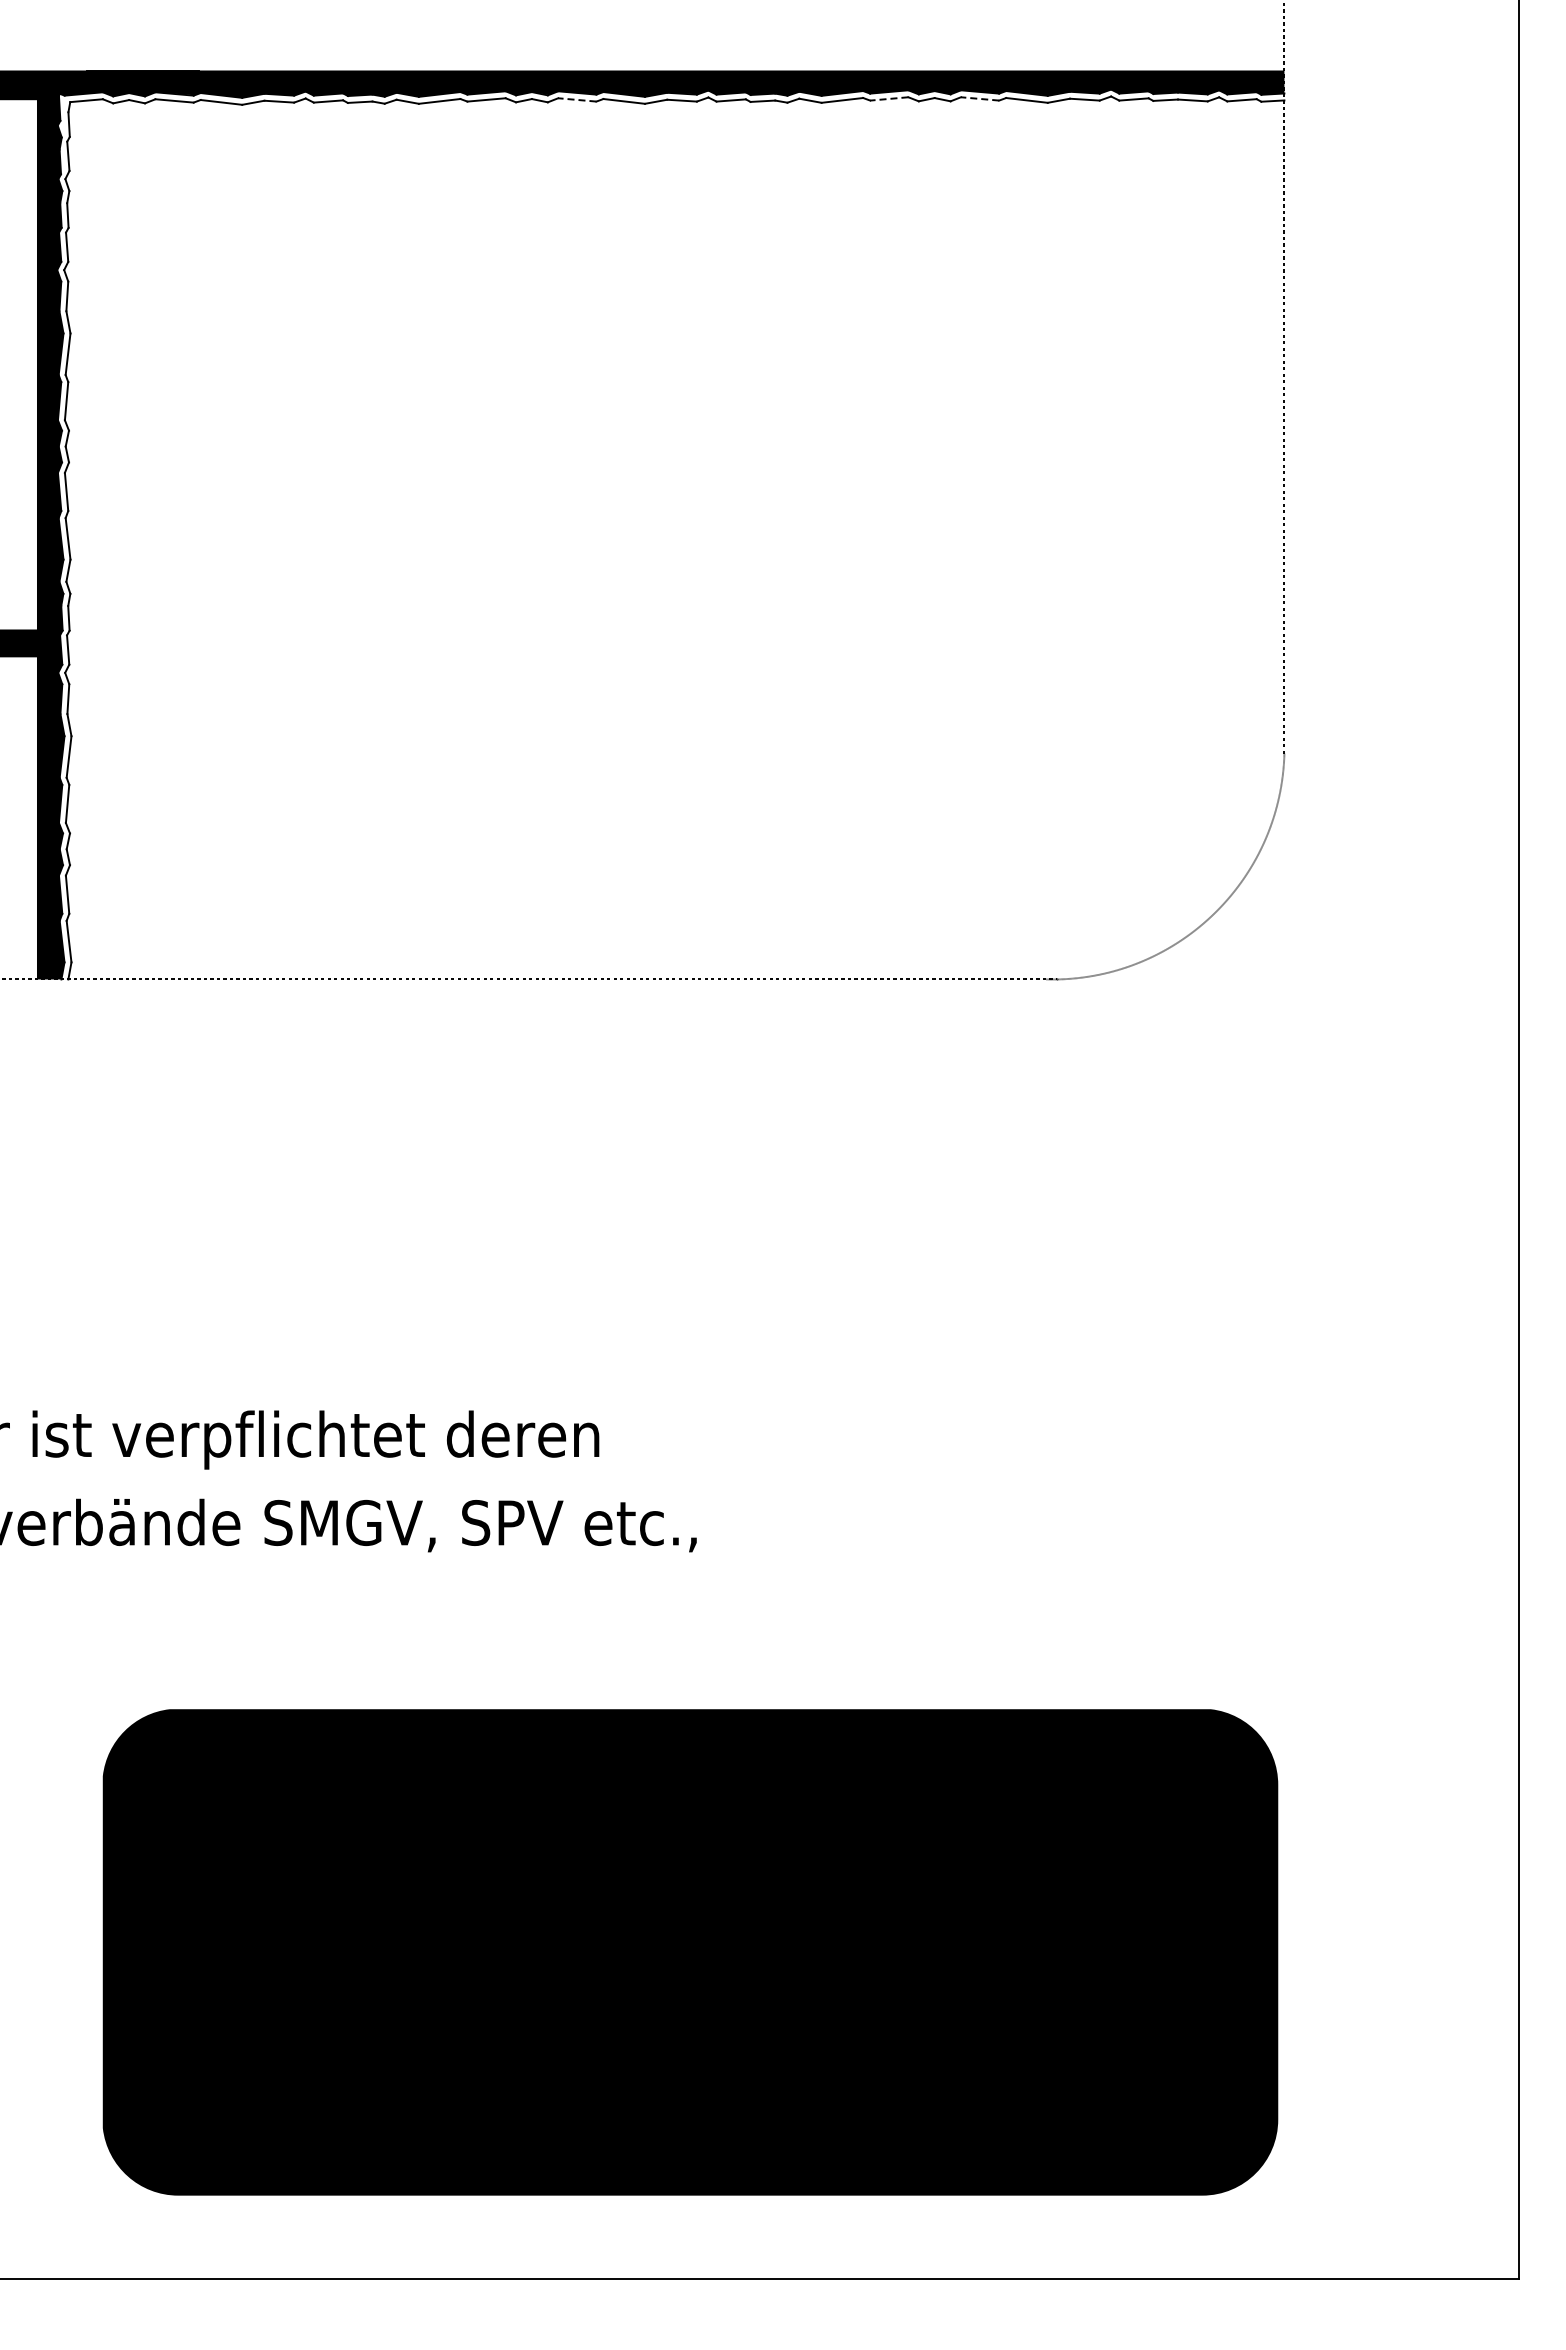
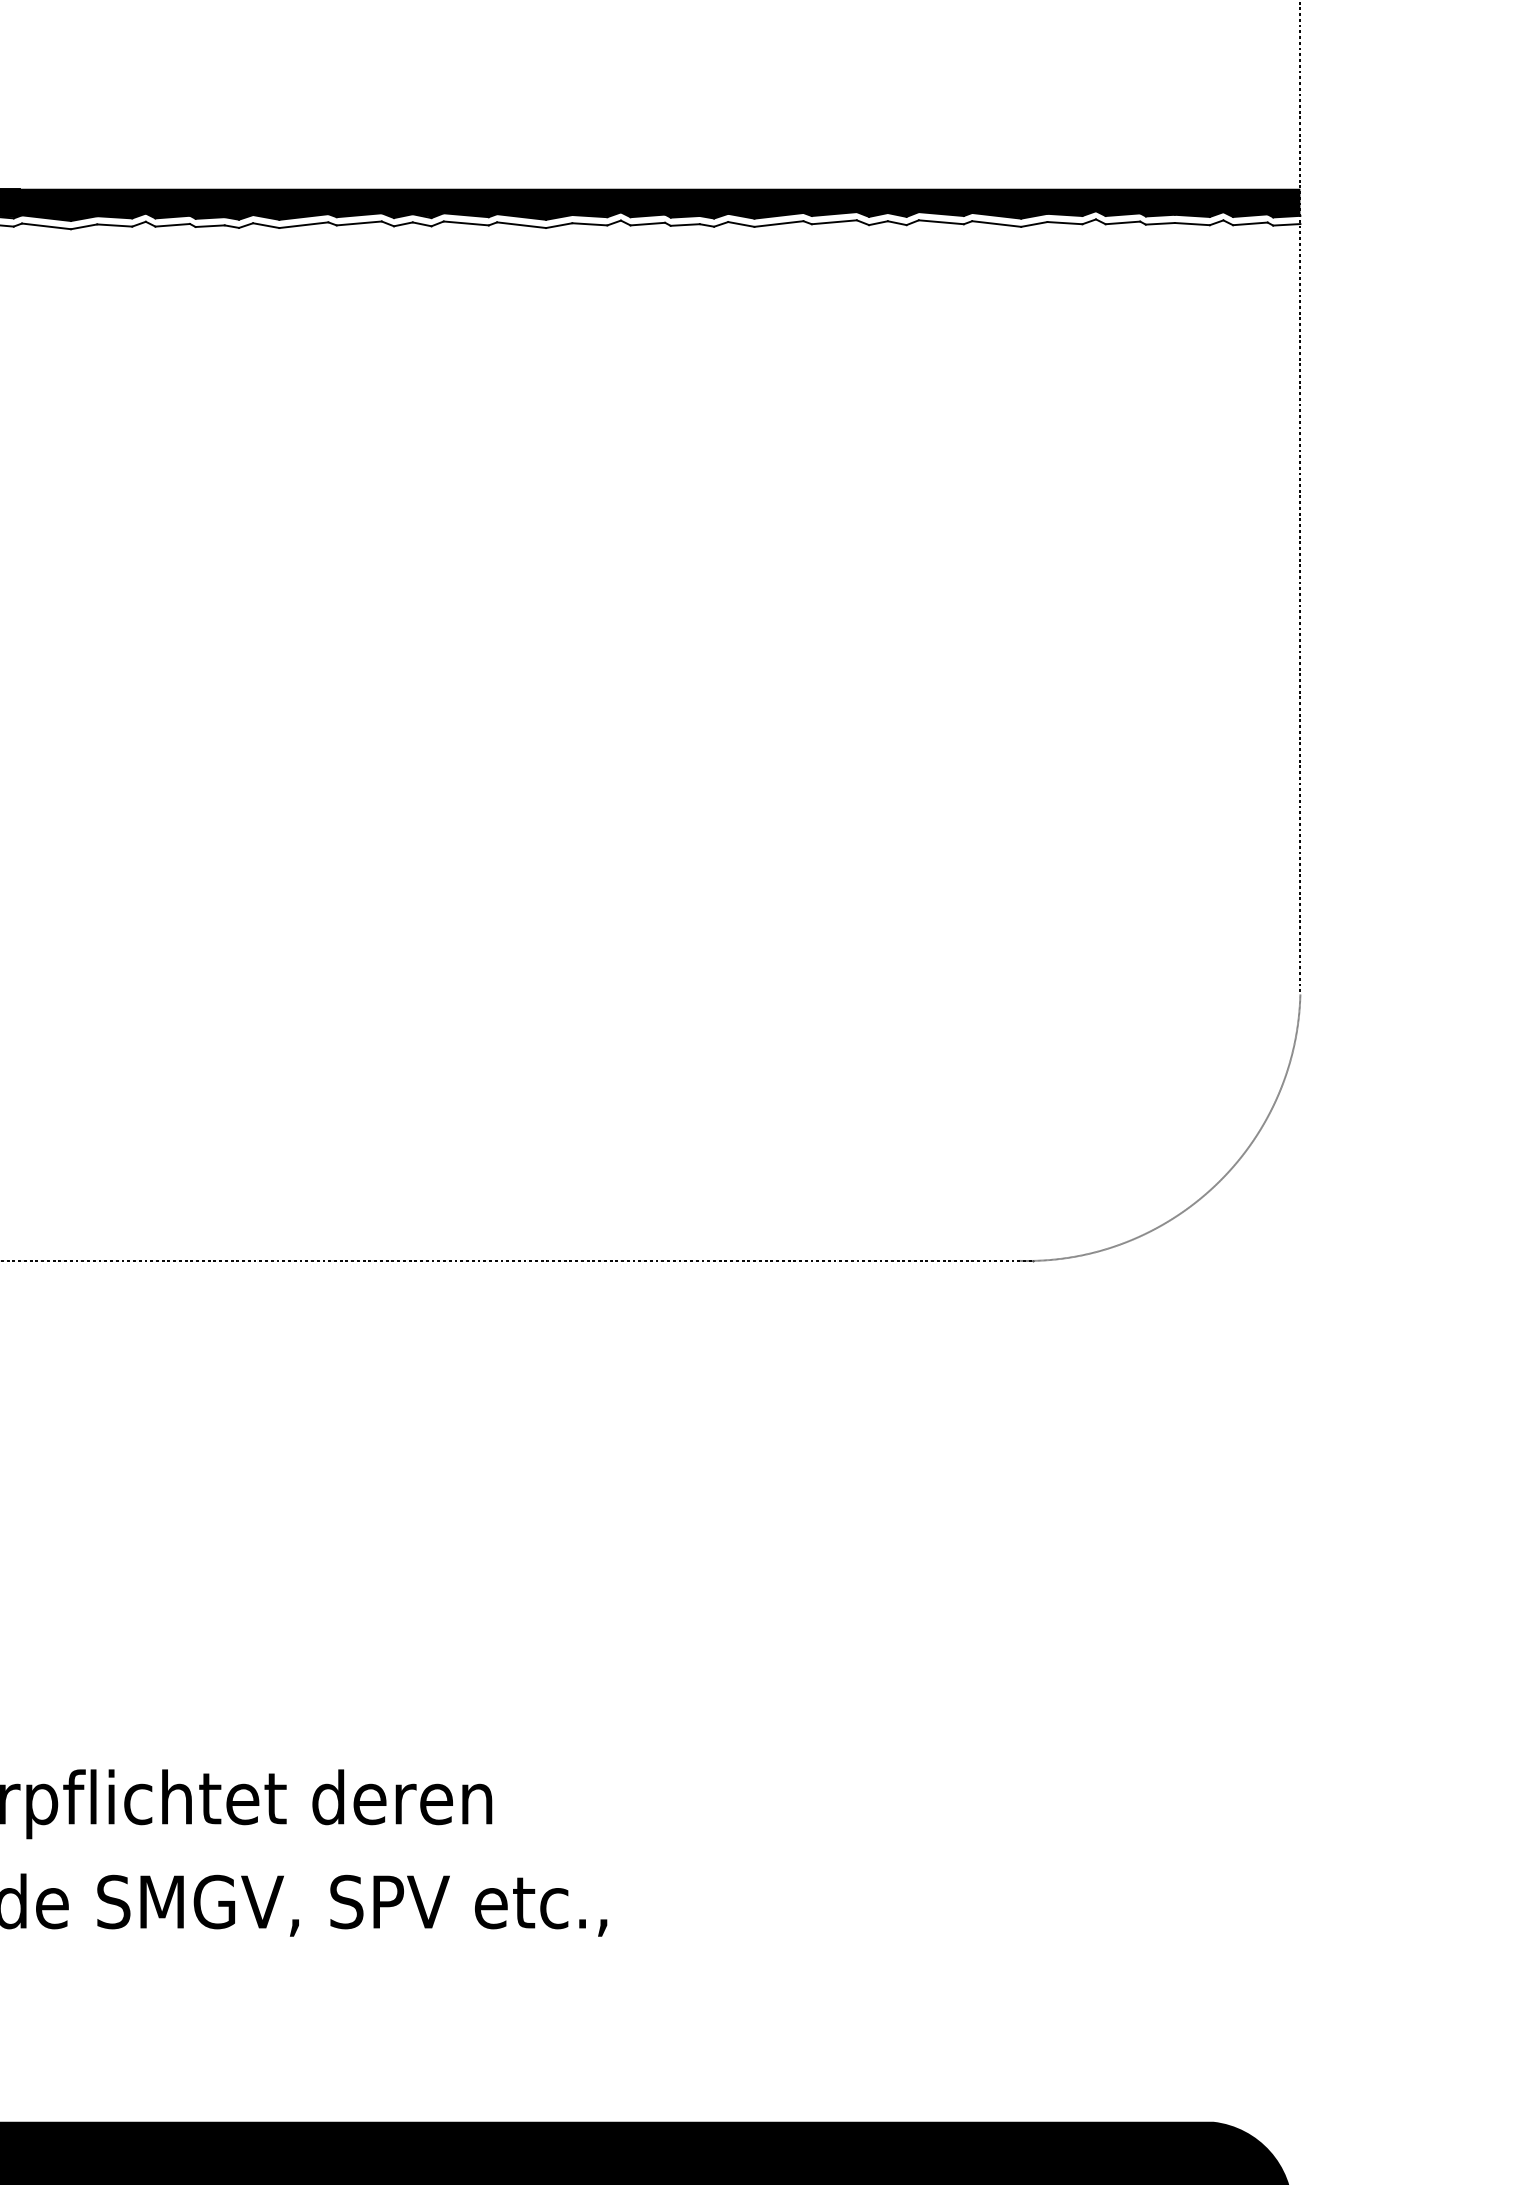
line: (888, 98) -> (833, 221), dashed -> solid
line: (979, 98) -> (940, 221), dashed -> solid
line: (576, 99) -> (465, 222), dashed -> solid

